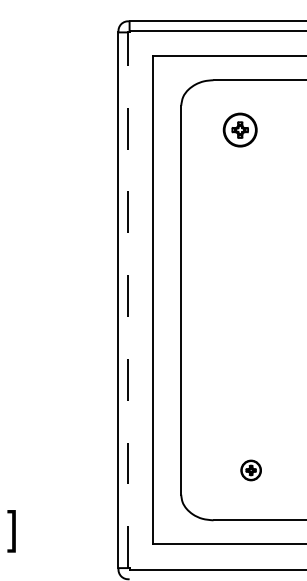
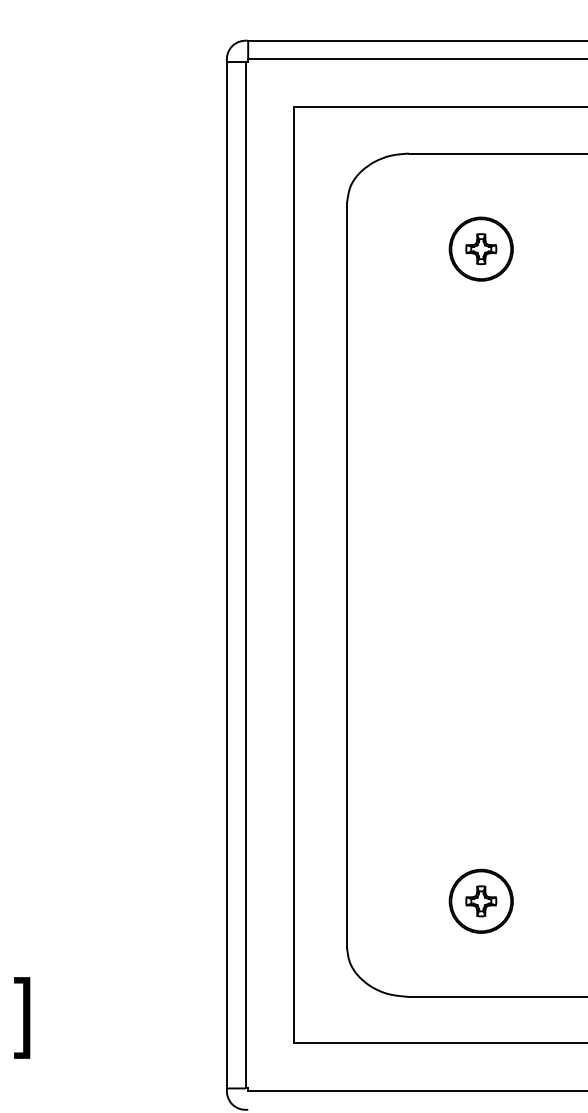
part: (239, 129) -> (479, 248), moved
line: (128, 300) -> (246, 575), dashed -> solid
part: (250, 470) -> (479, 901), size x1.67

